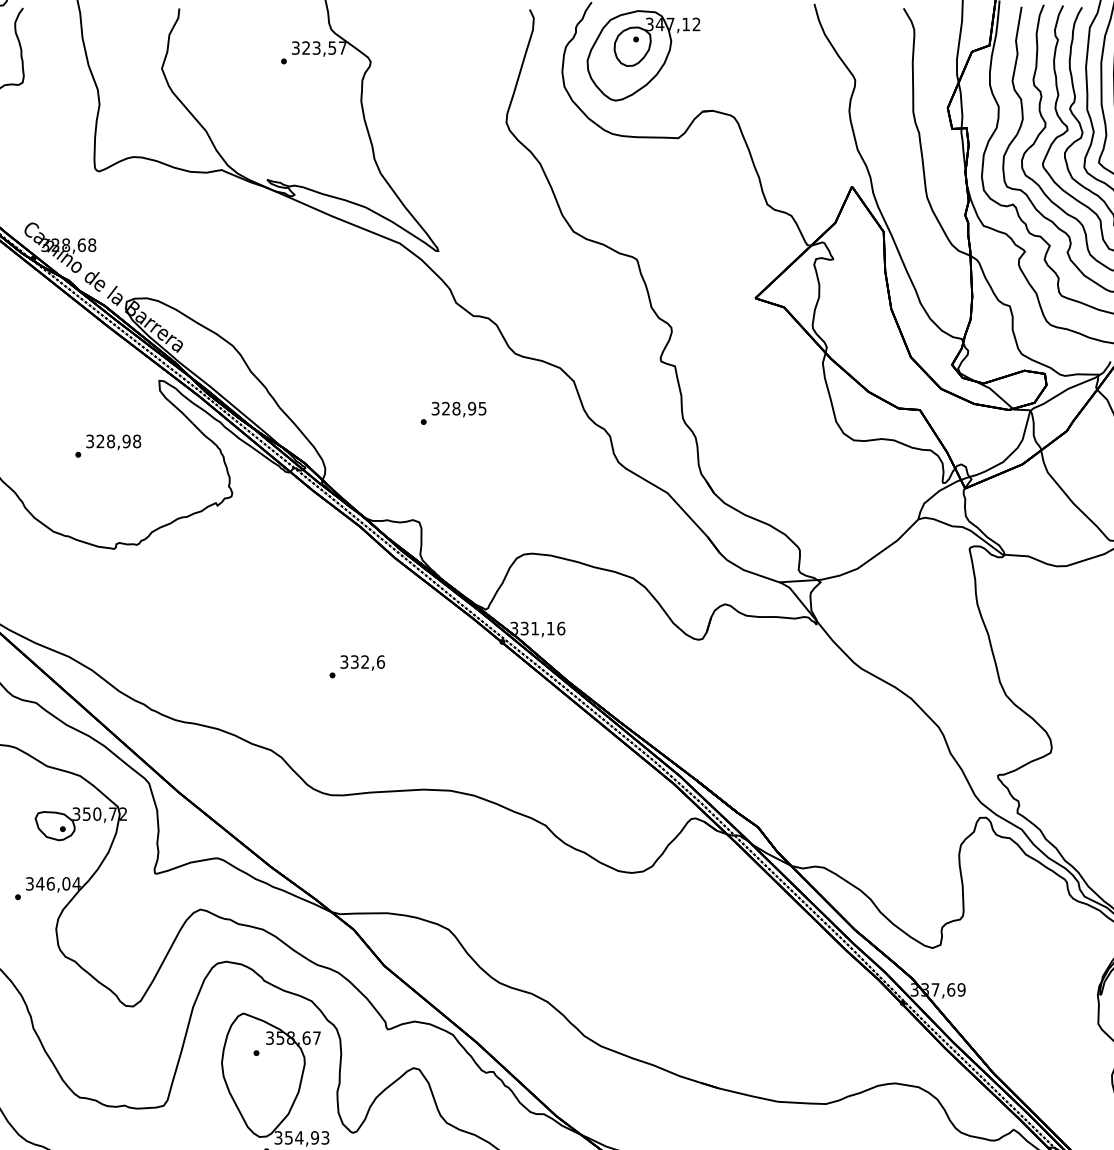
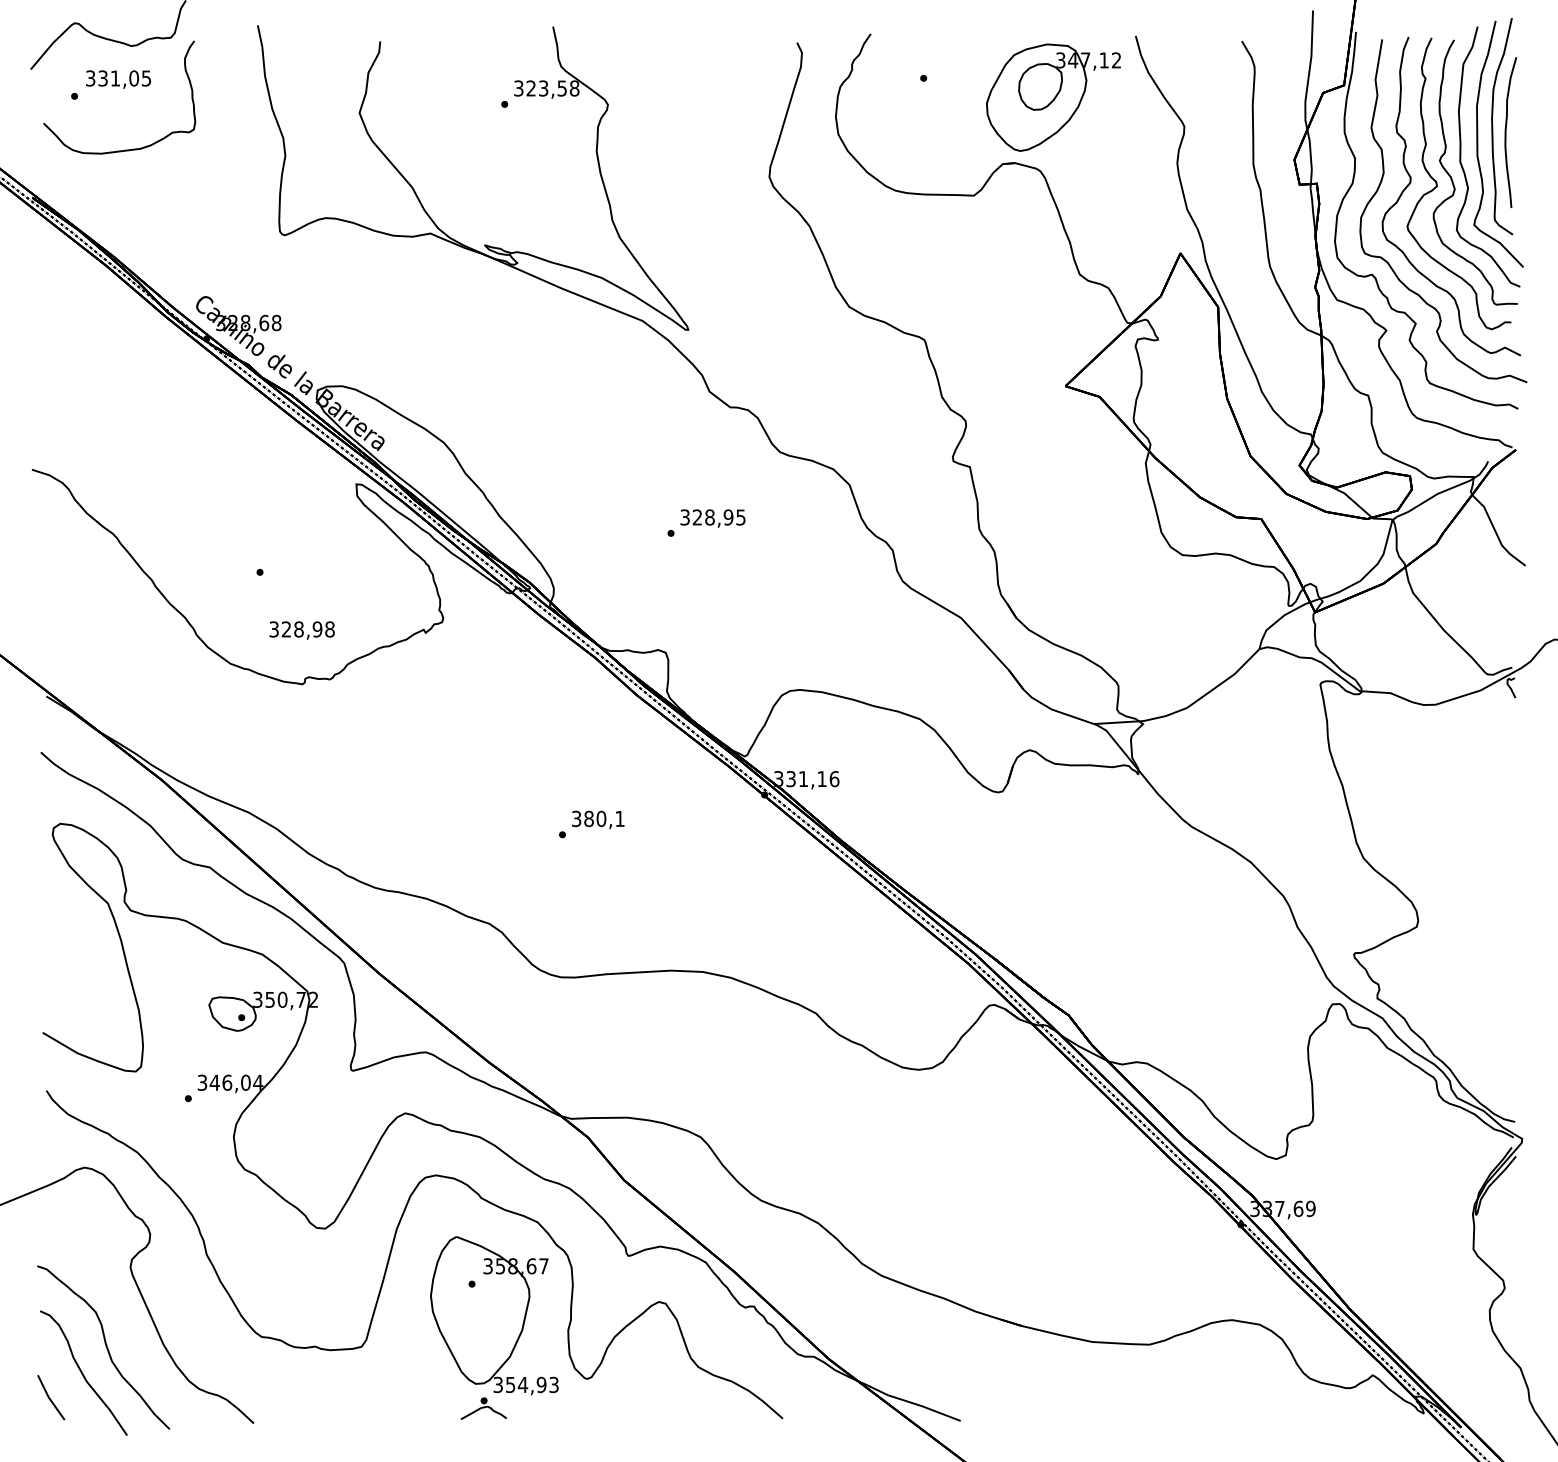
text: (342, 48) -> (574, 88), 323,57 -> 323,58
part: (643, 55) -> (1053, 97), moved
text: (113, 442) -> (301, 630), moved
text: (367, 661) -> (604, 818), 332,6 -> 380,1

